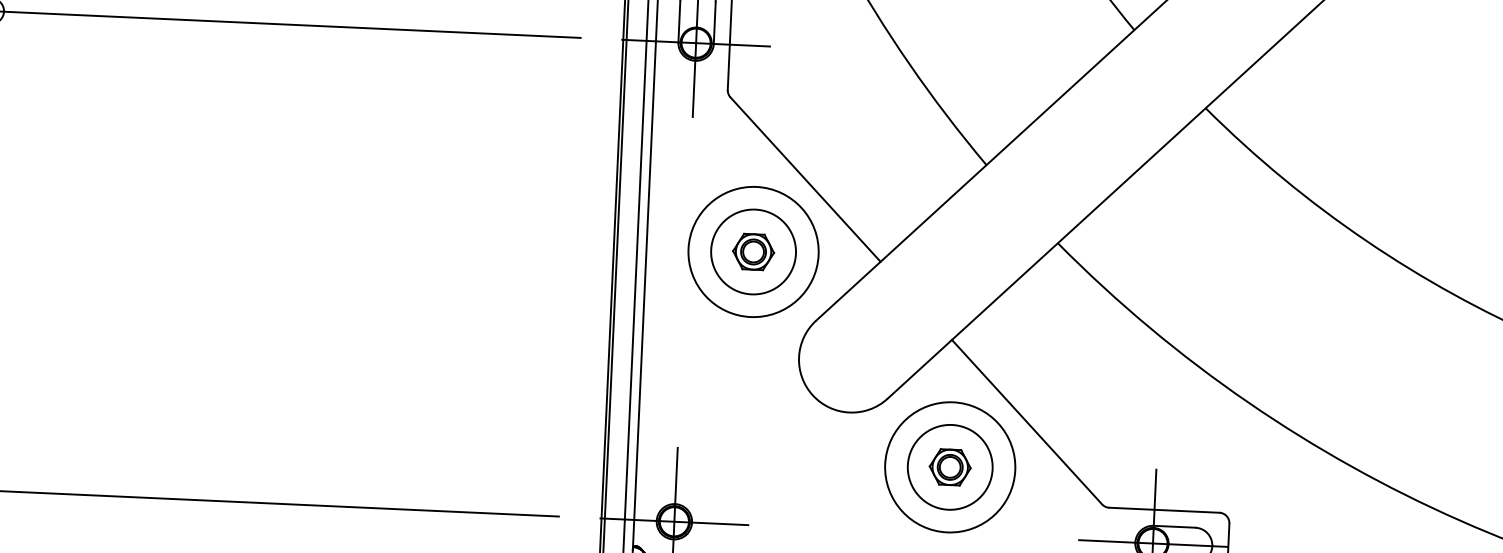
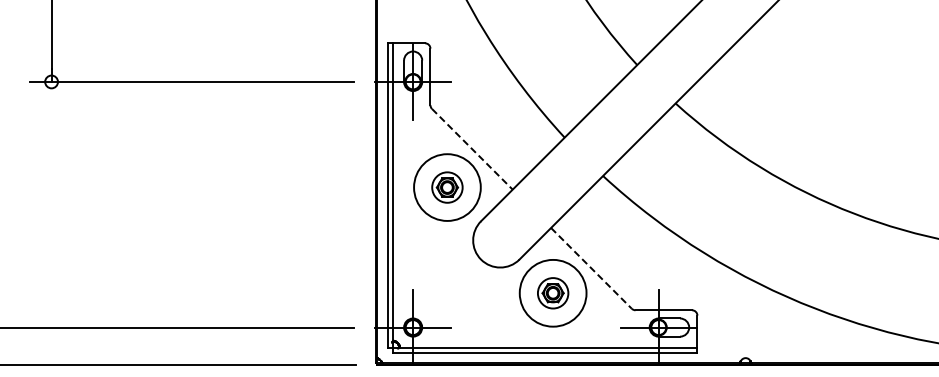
line: (805, 180) -> (472, 149), solid -> dashed
circle: (753, 251) -> (447, 187), size x0.7
line: (1027, 422) -> (591, 268), solid -> dashed
circle: (948, 467) -> (552, 293), size x0.7

